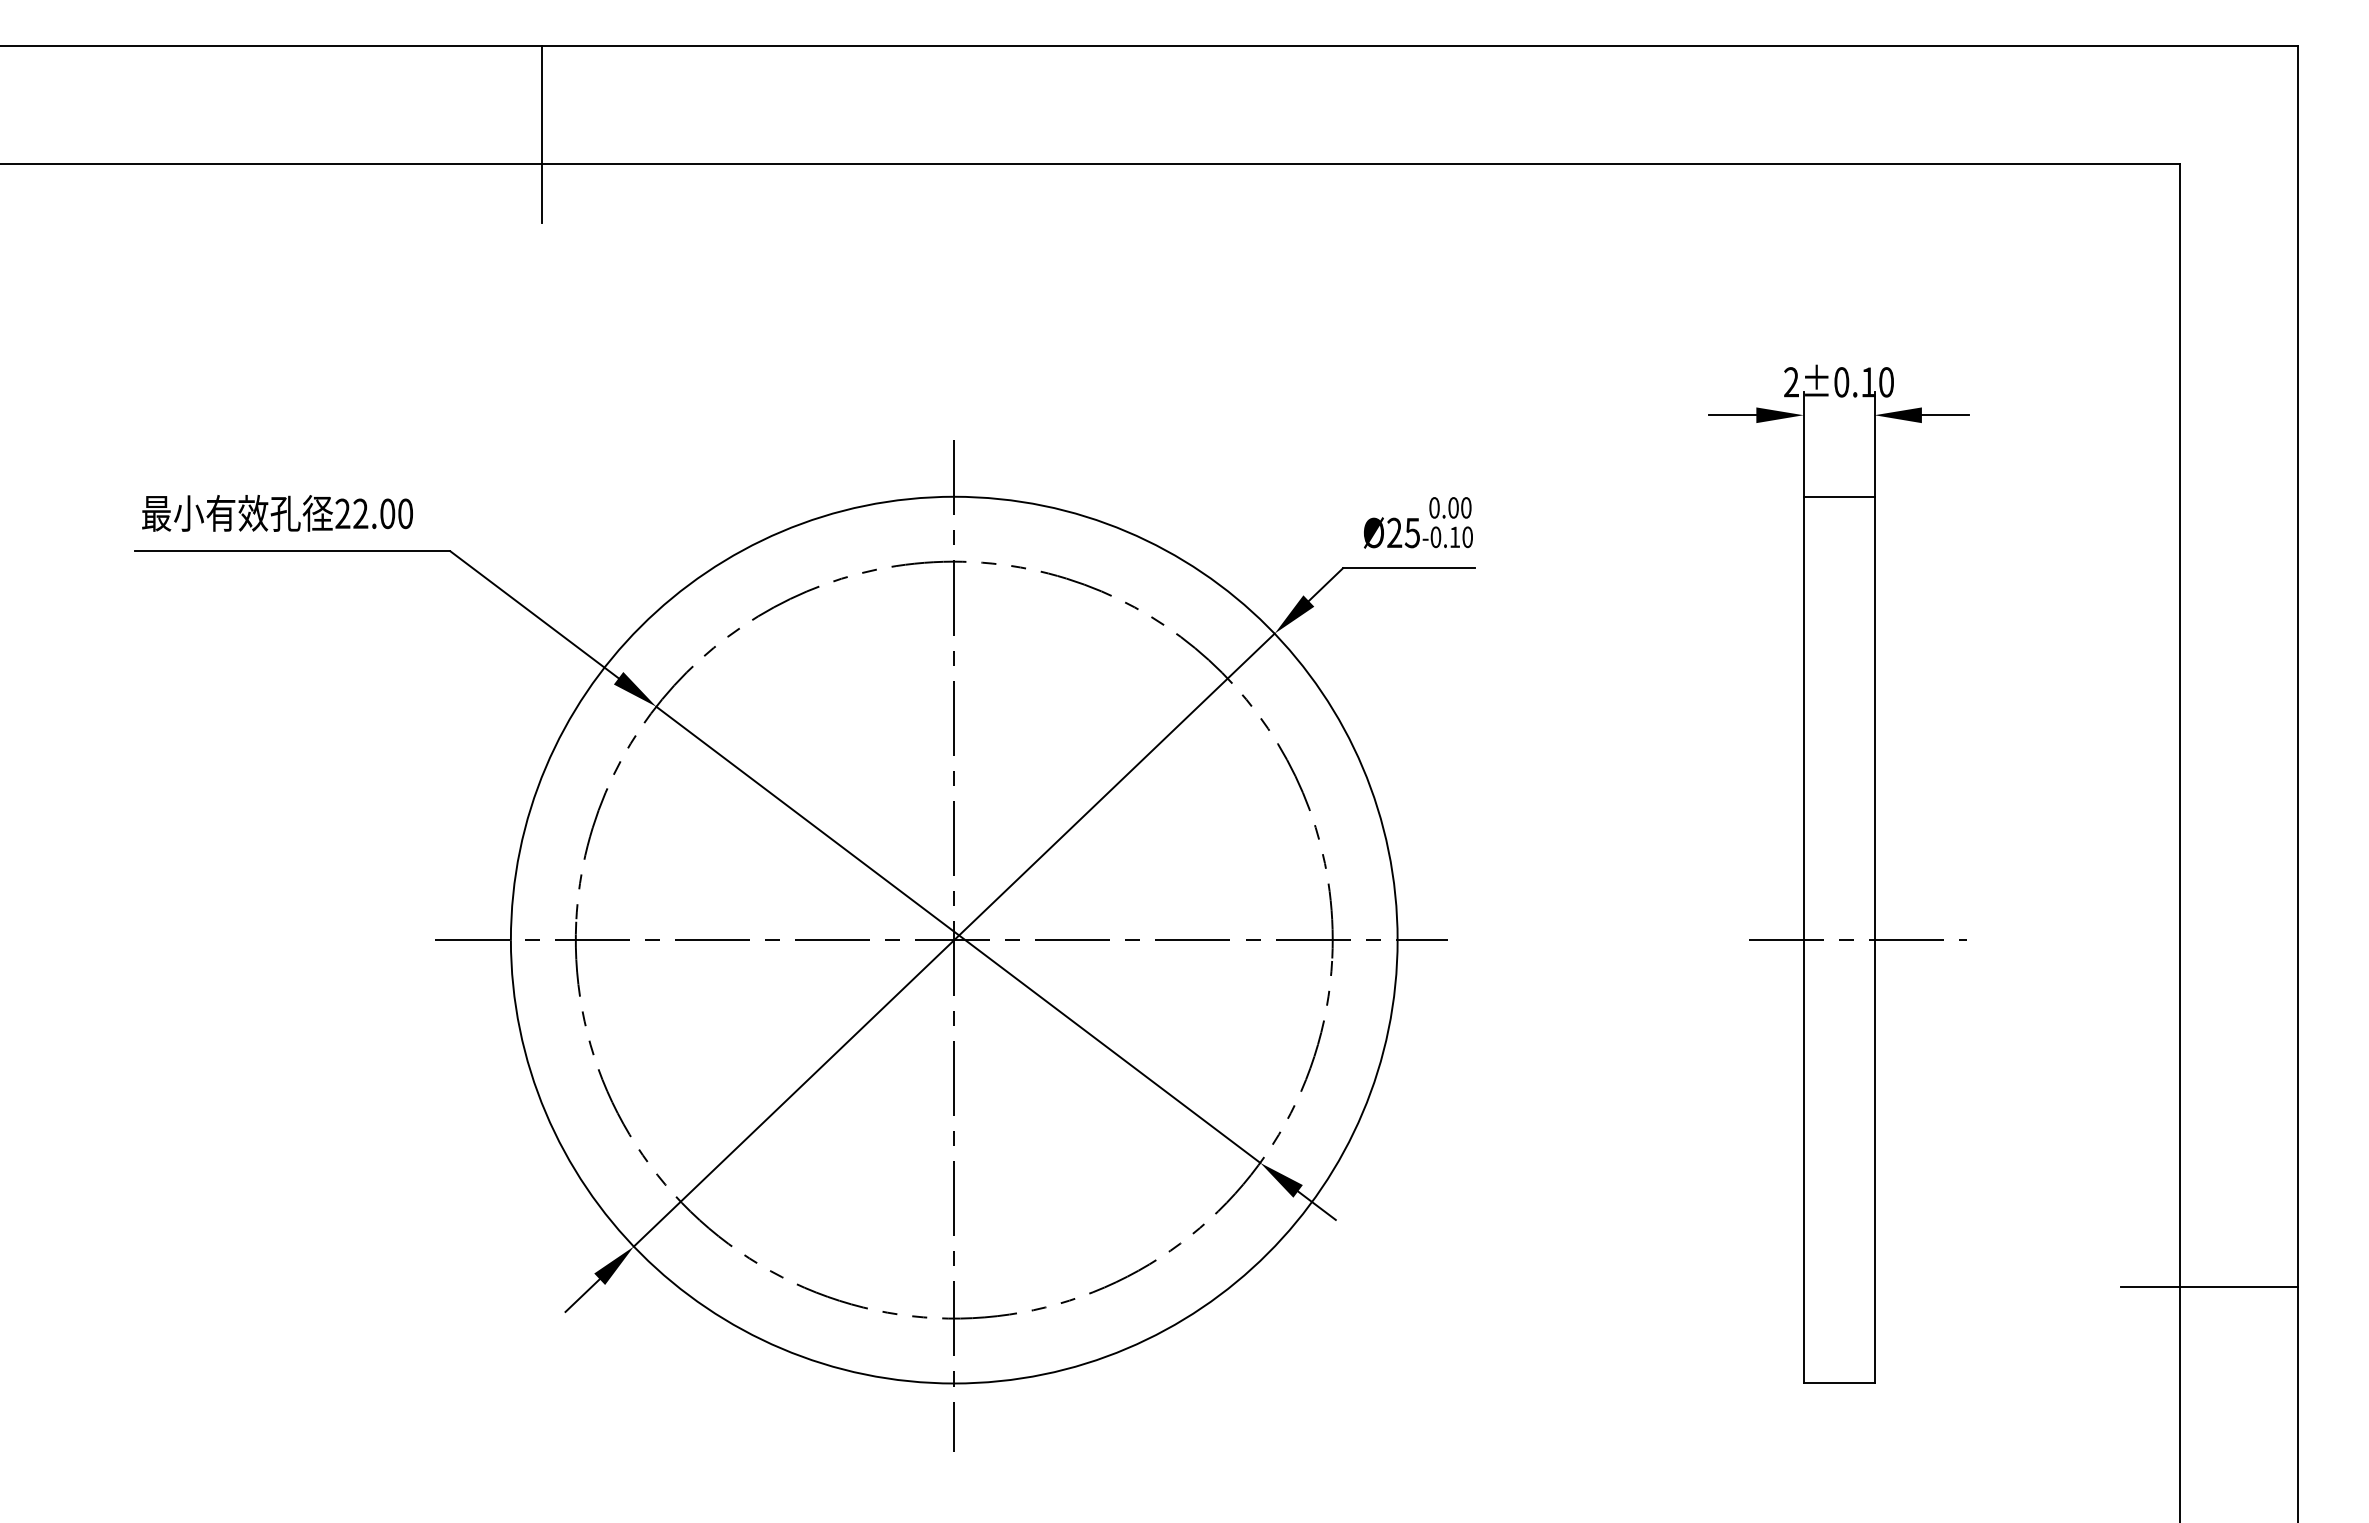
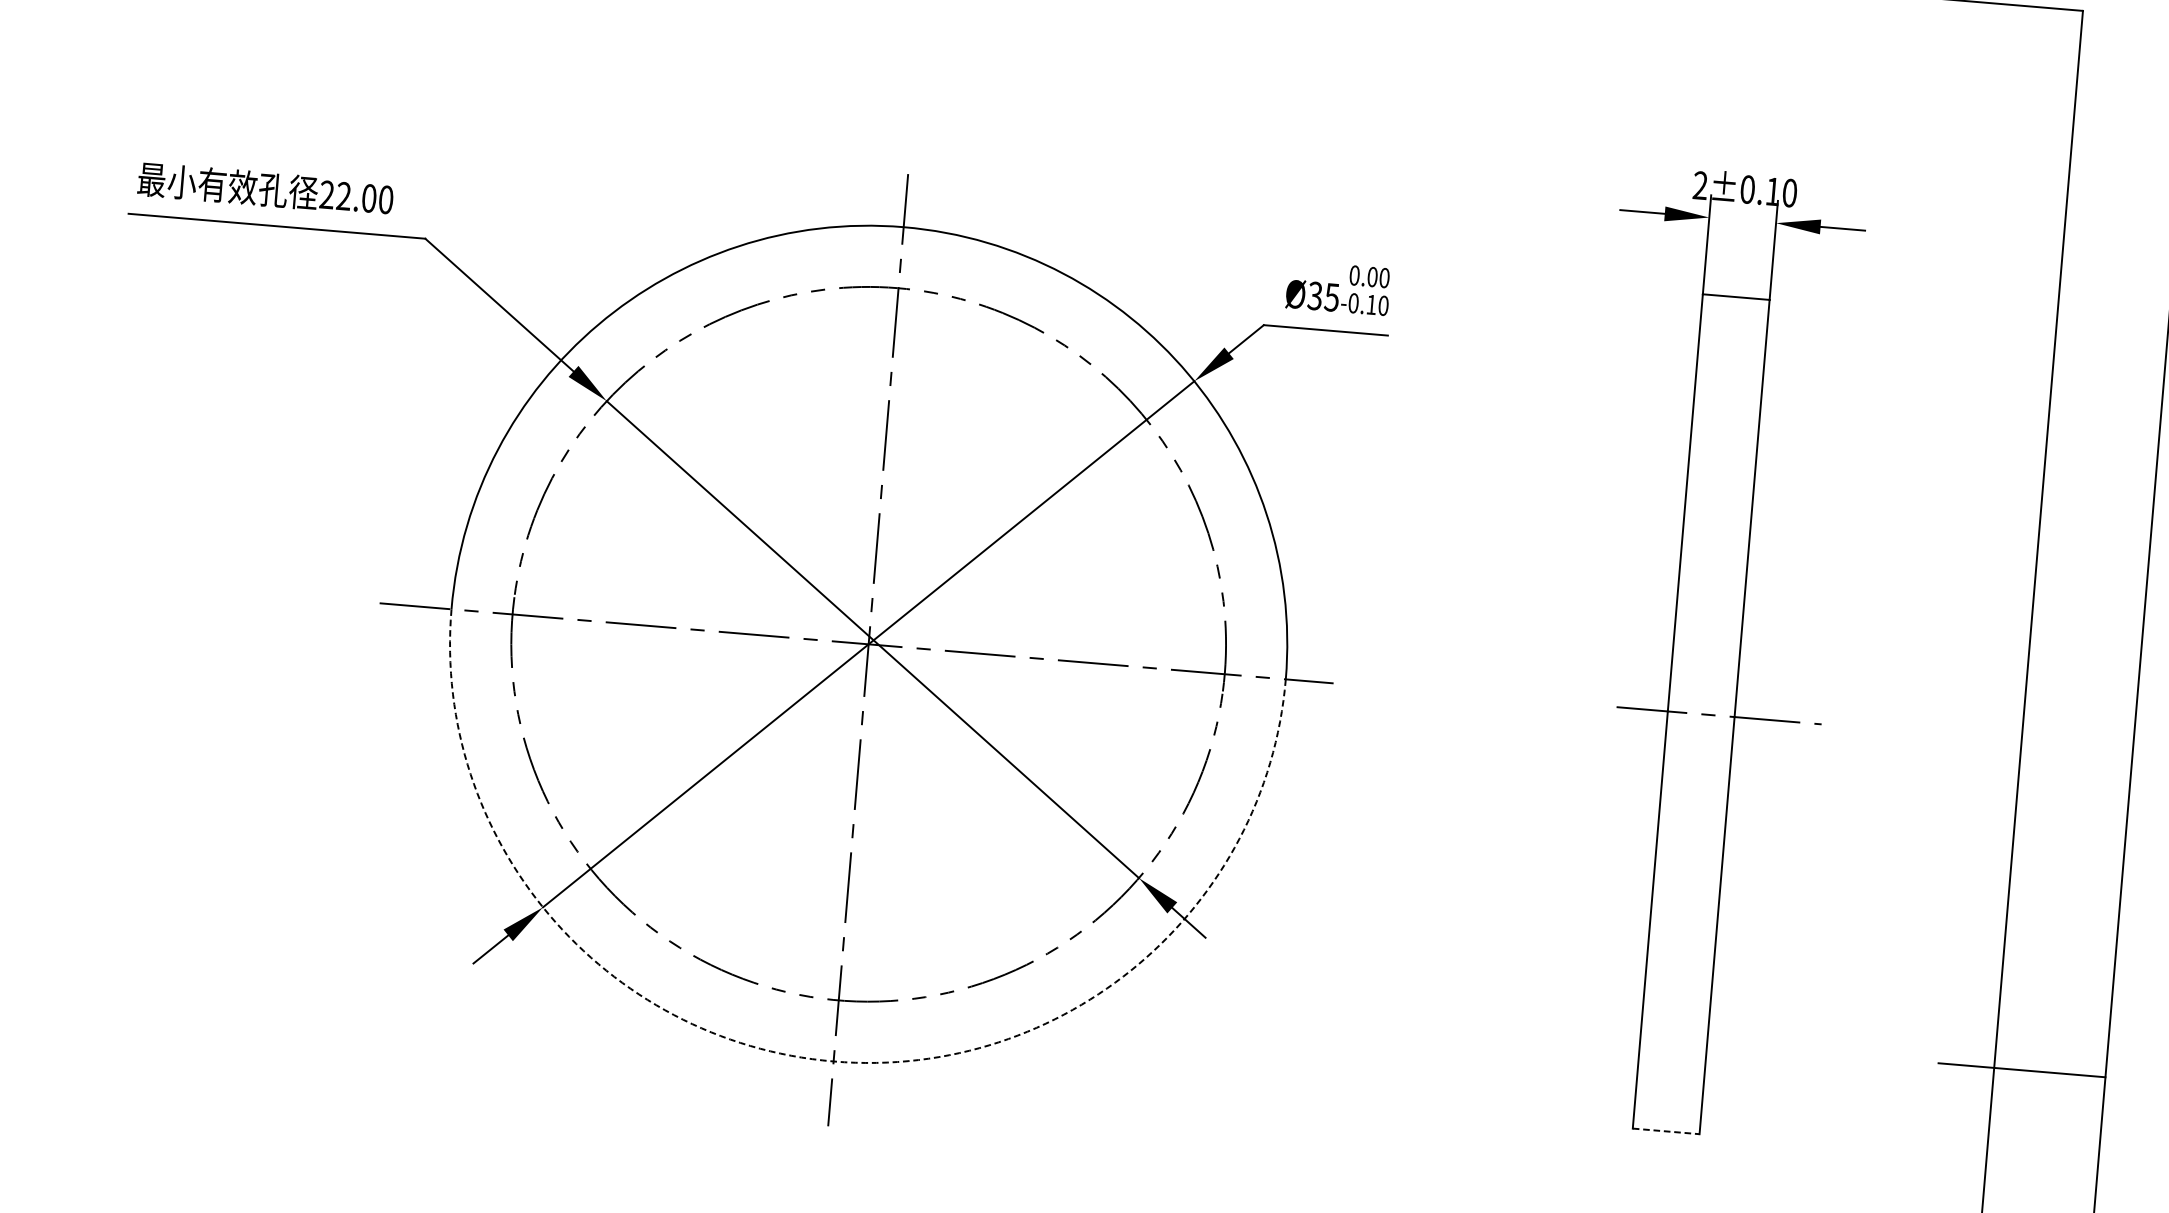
text: (1394, 533) -> (1315, 296), Ø25 -> Ø35
arc: (954, 1383) -> (833, 1061), solid -> dashed
line: (1839, 1383) -> (1666, 1131), solid -> dashed

